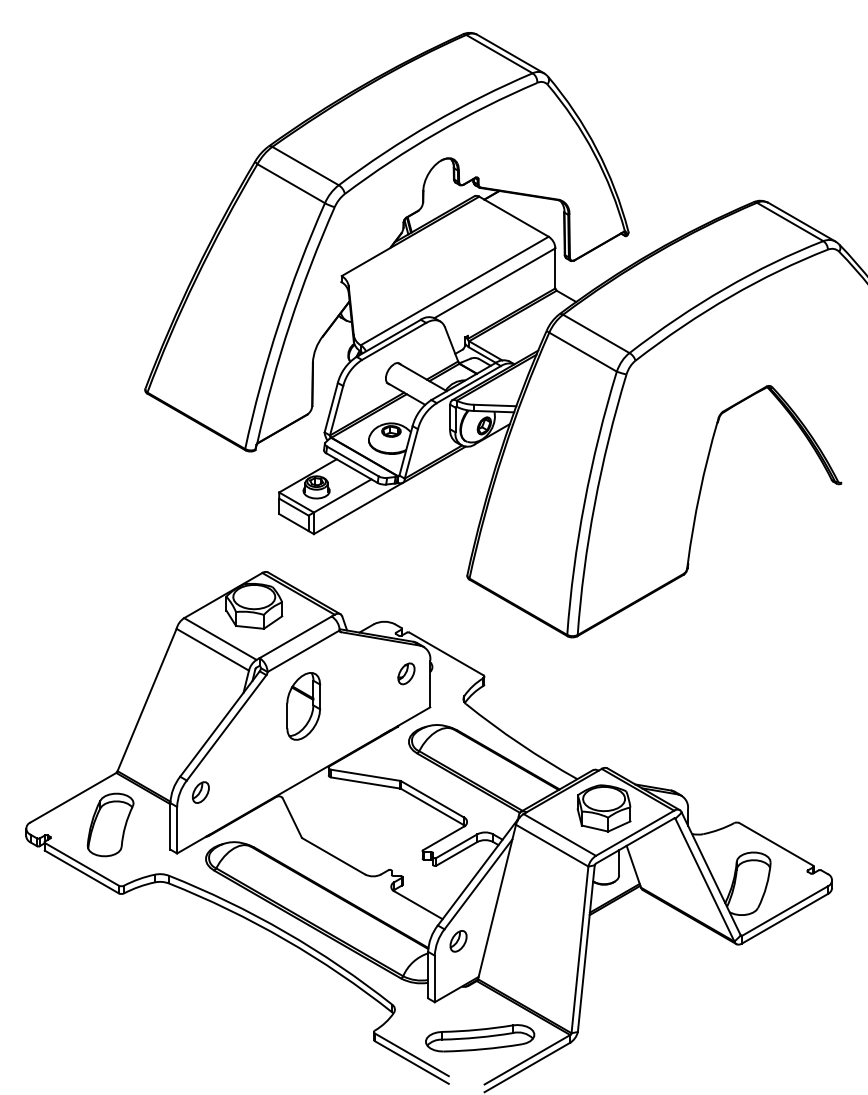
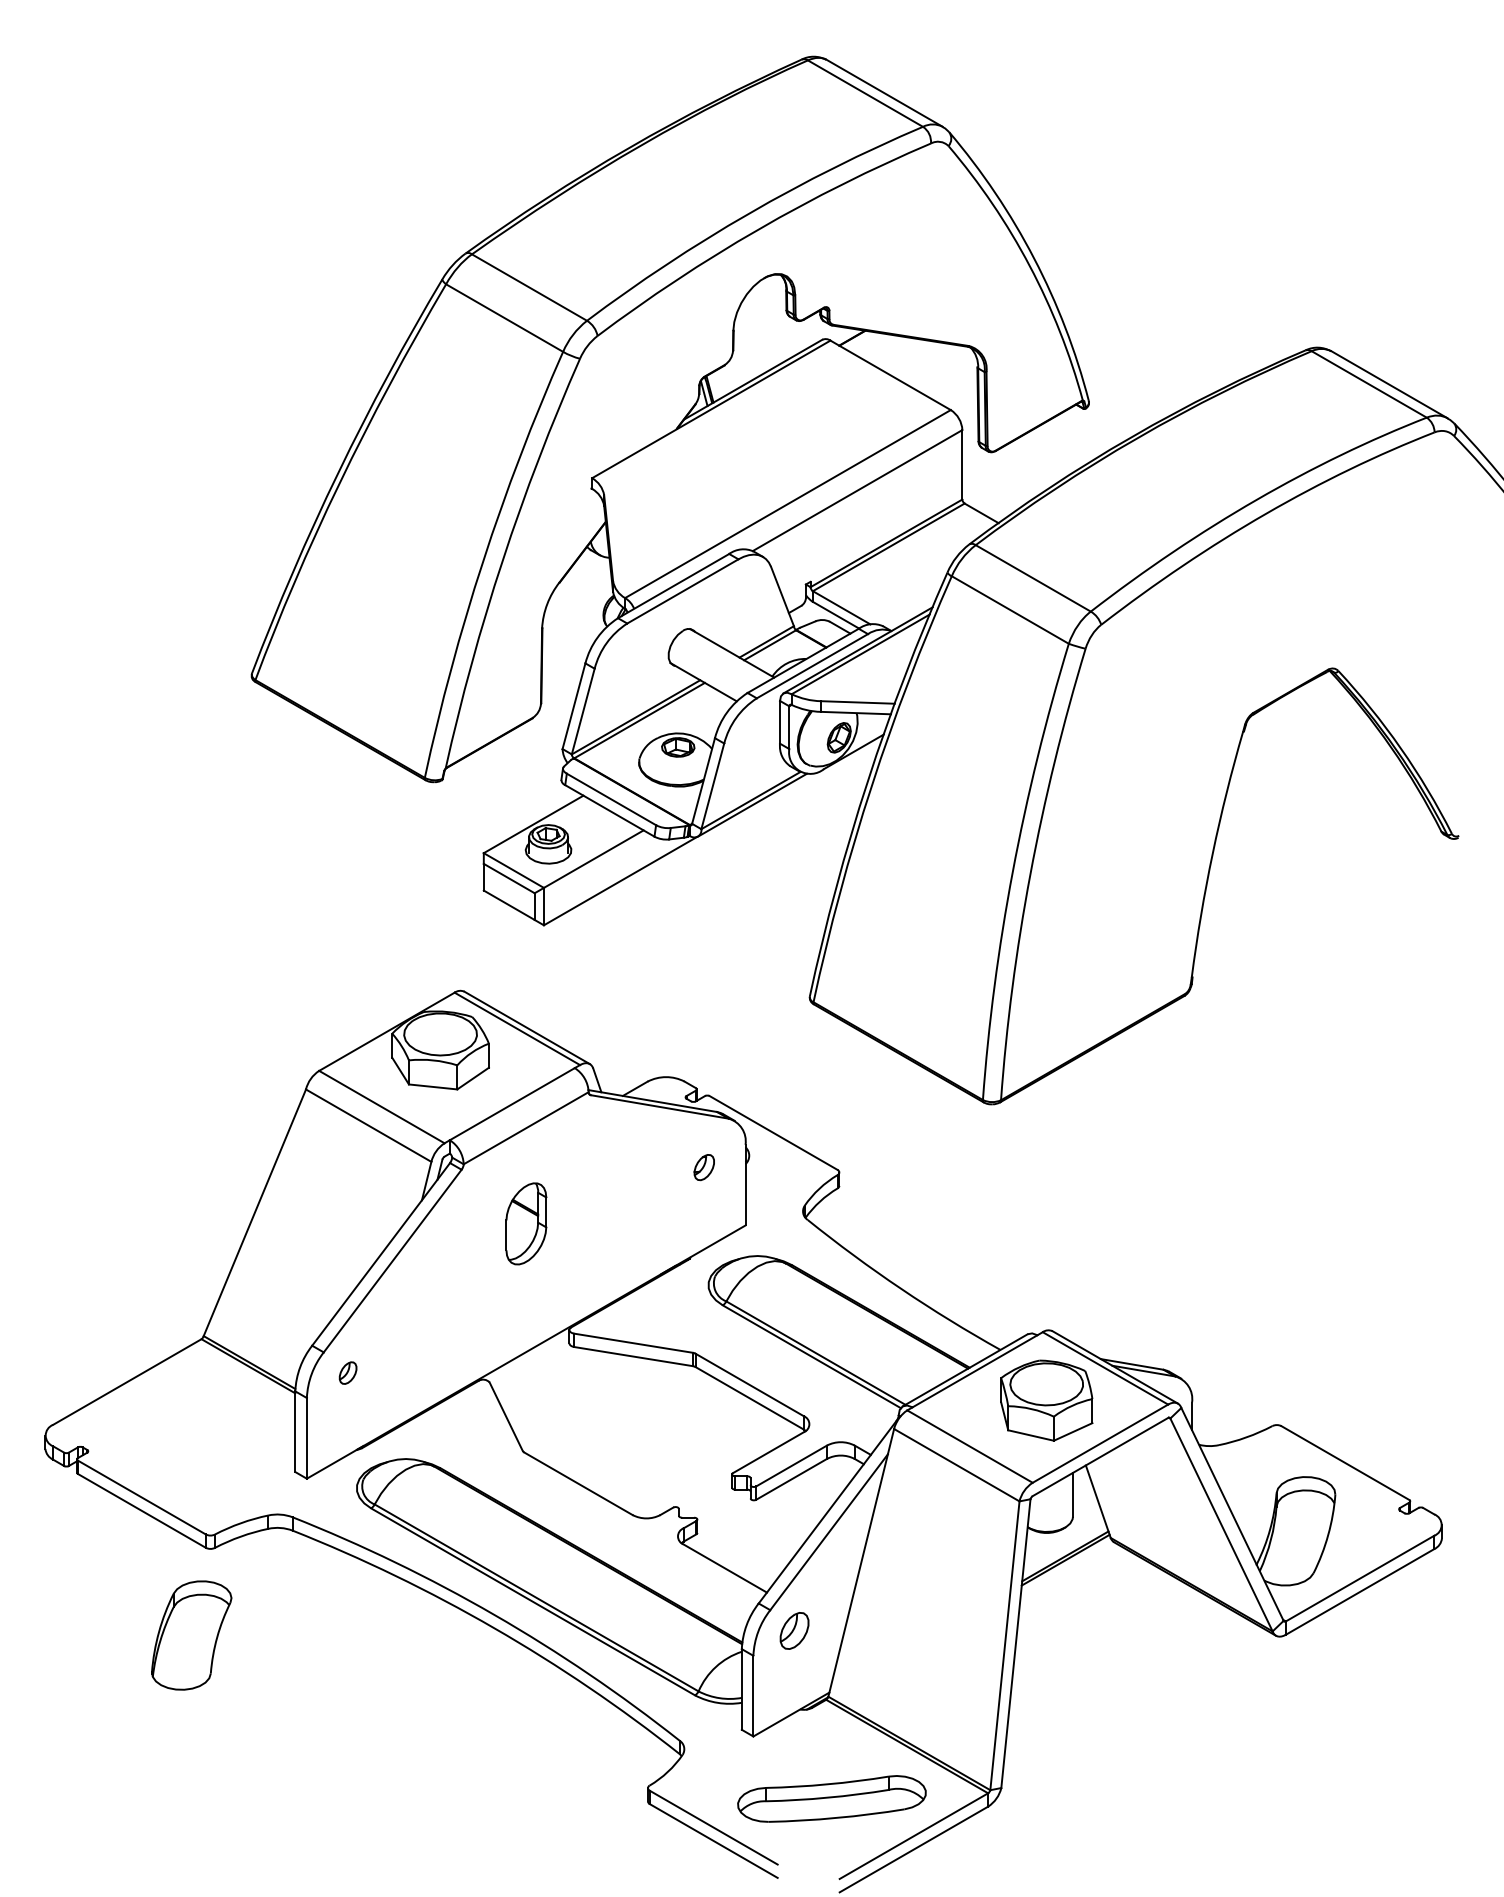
part: (406, 673) -> (704, 1166), size x0.7
part: (303, 706) -> (525, 1224), size x0.7
part: (200, 792) -> (347, 1373), size x0.6
part: (110, 824) -> (191, 1634), moved

